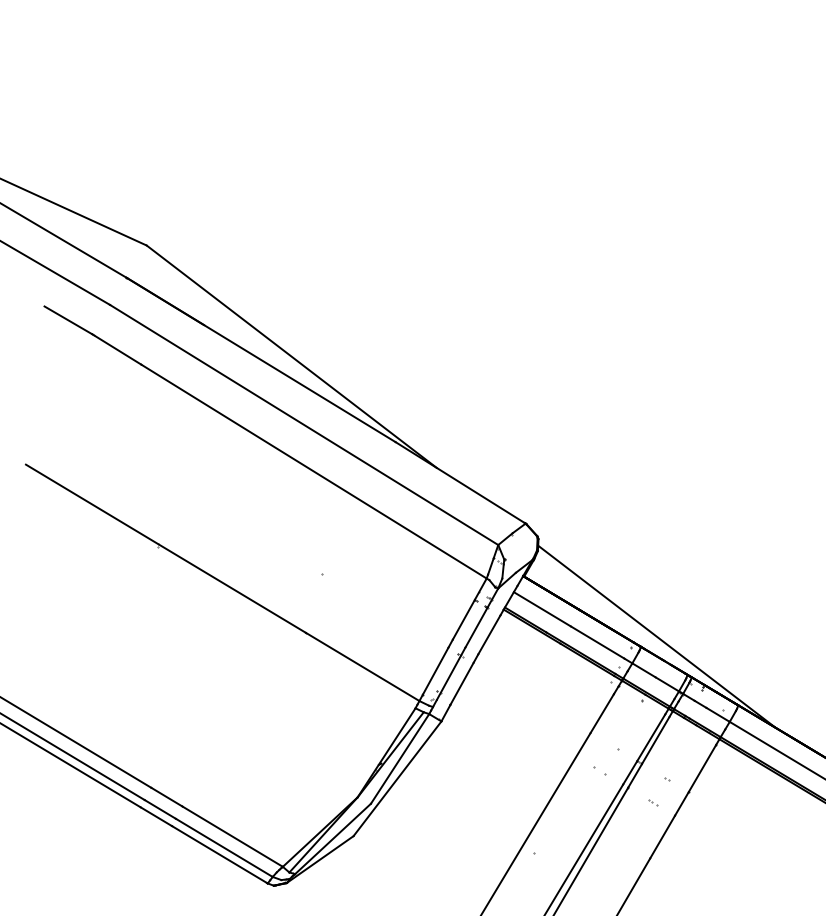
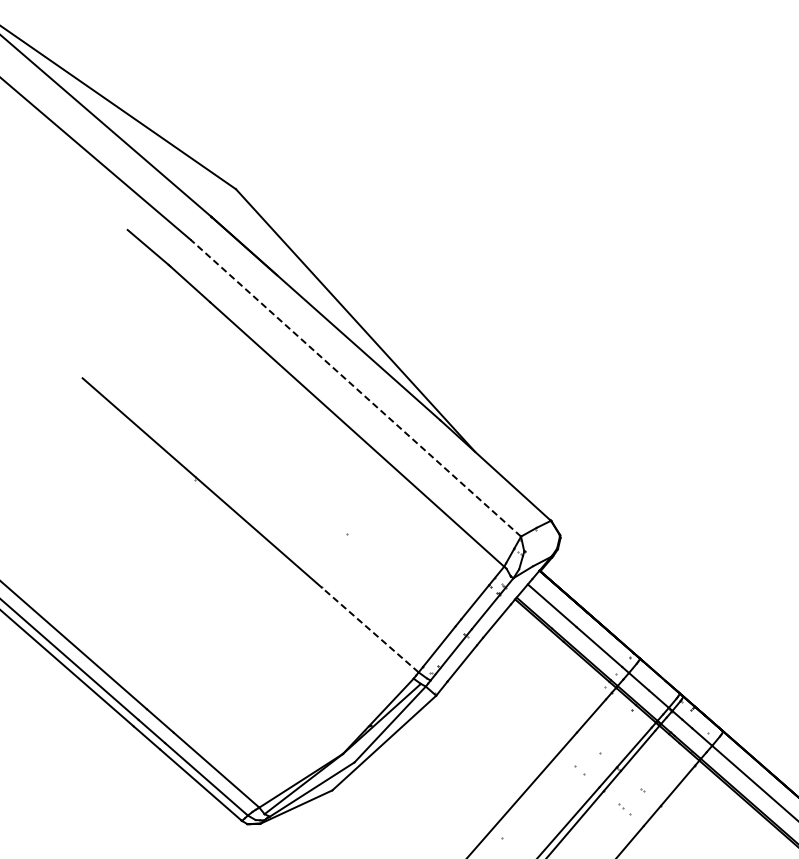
line: (303, 424) -> (355, 387), solid -> dashed
line: (656, 636) -> (656, 651), removed
line: (362, 666) -> (370, 629), solid -> dashed
part: (653, 802) -> (625, 809), size x1.6

